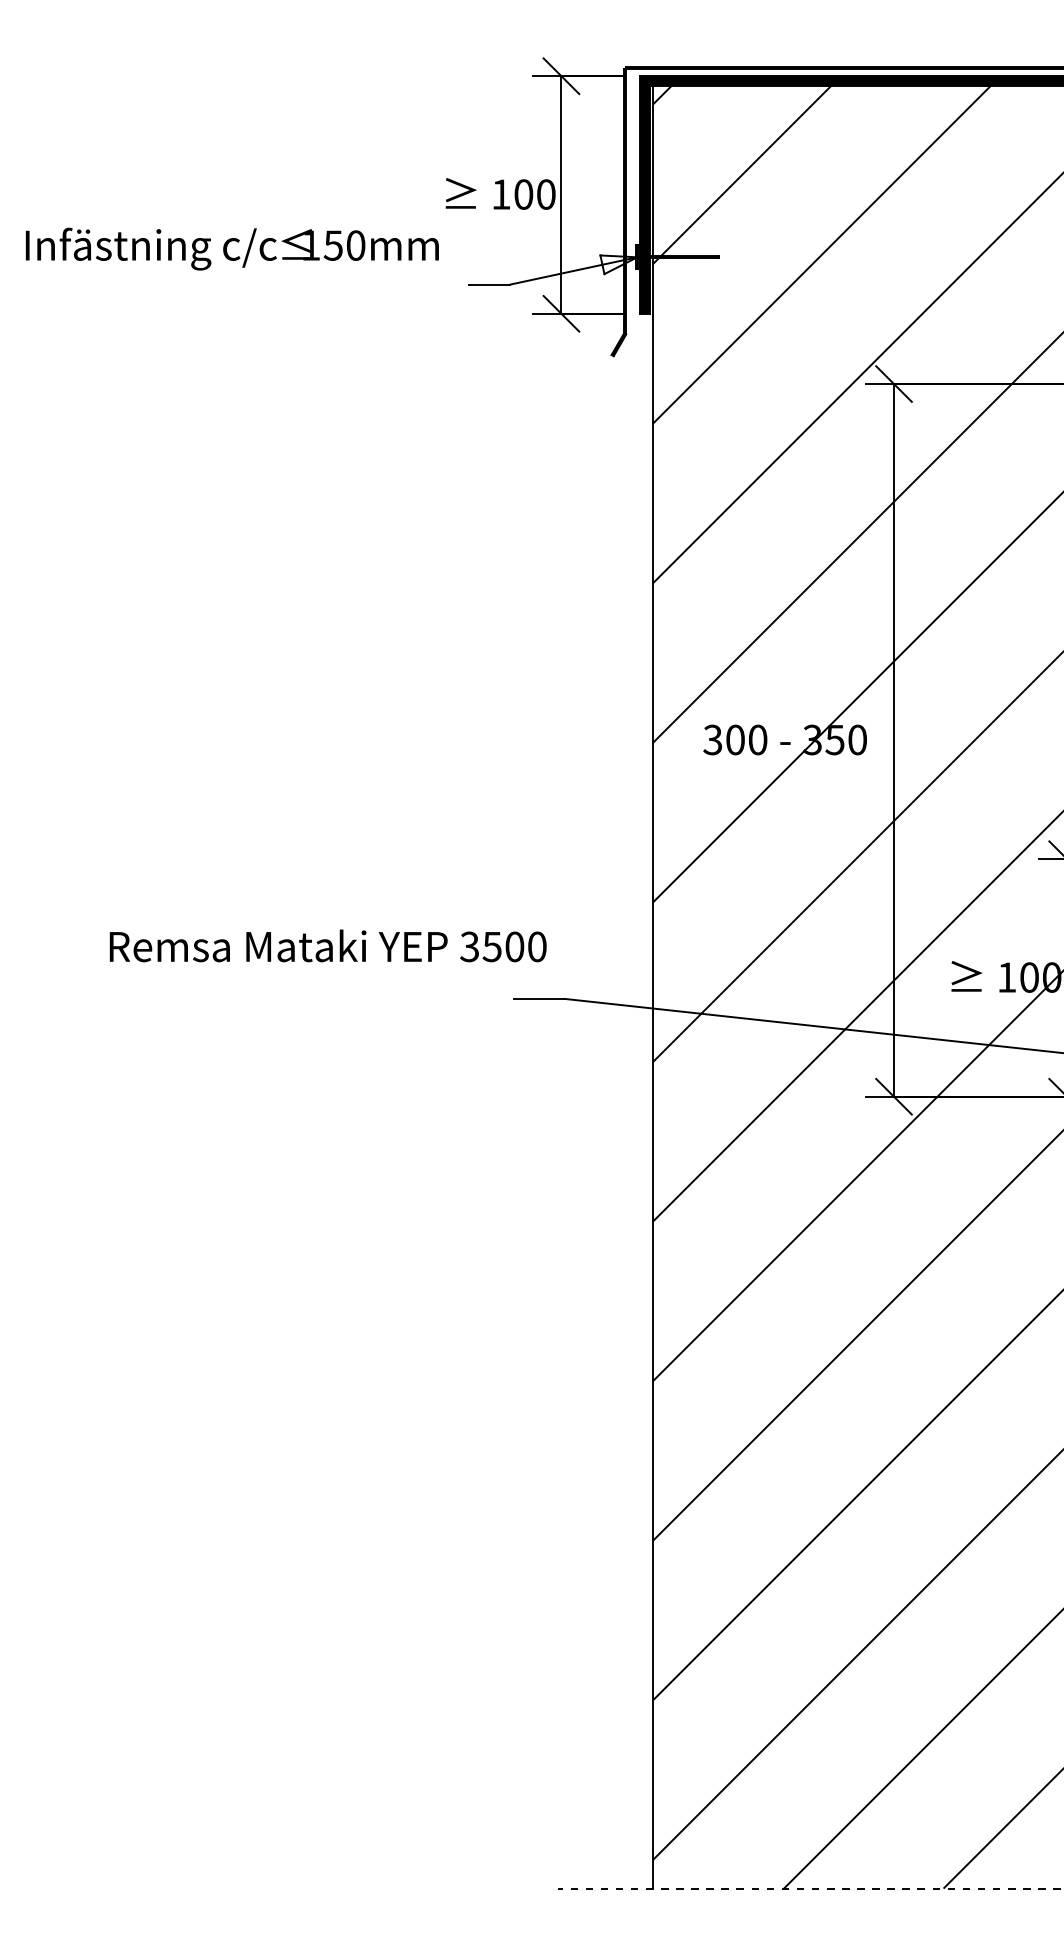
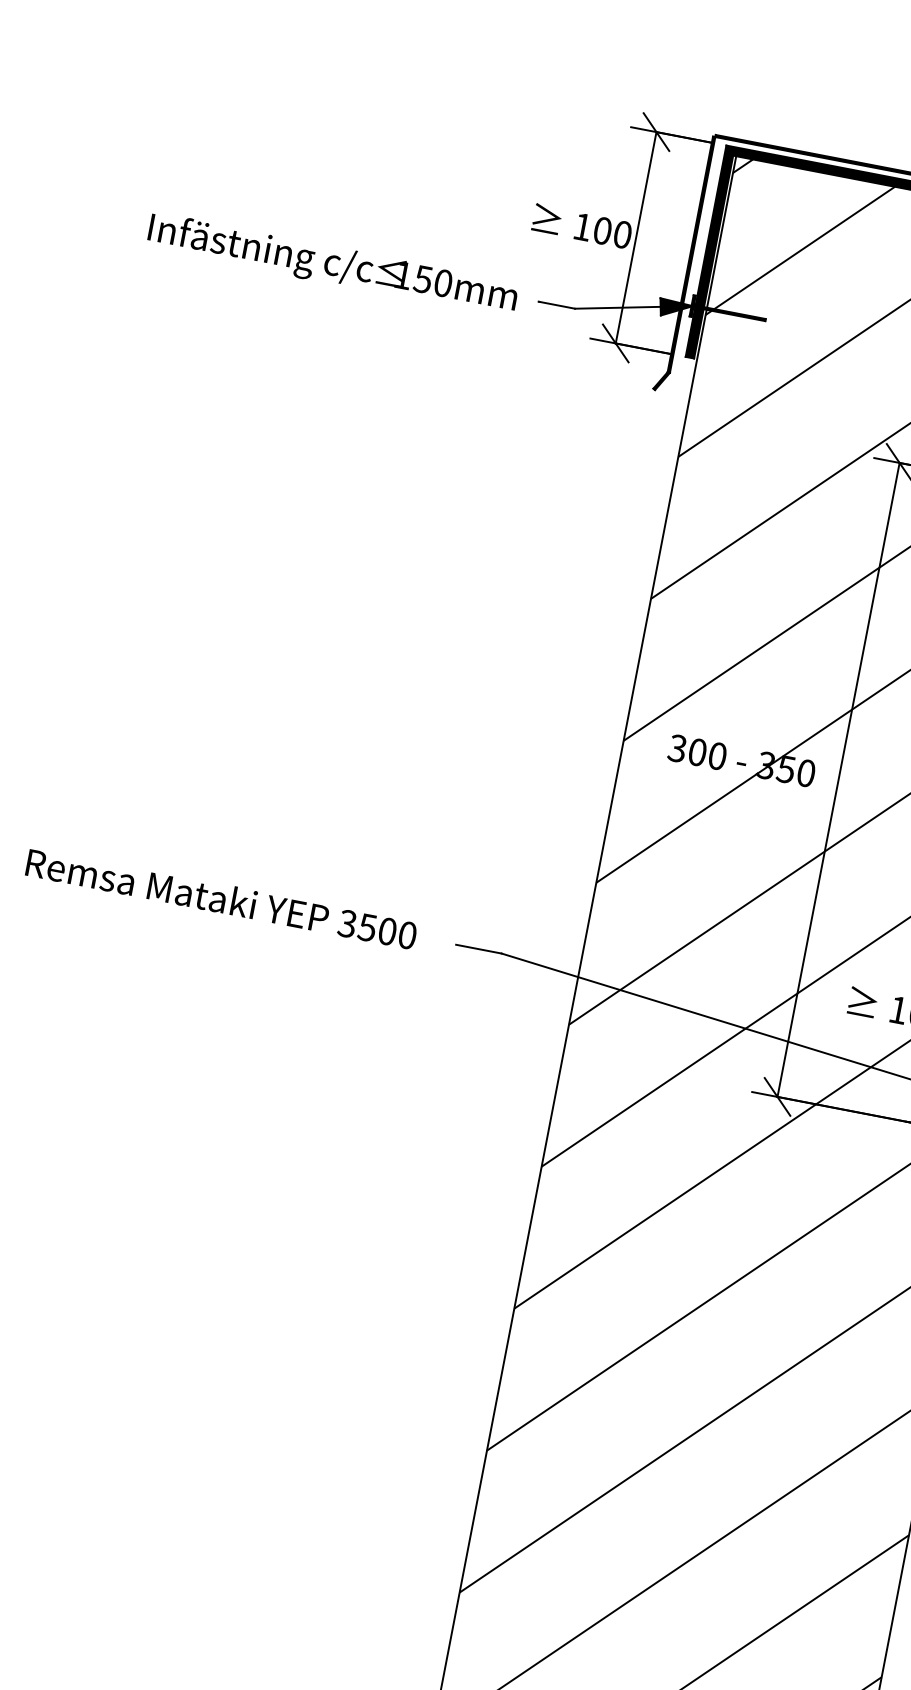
text: (231, 248) -> (332, 264), moved
fill: (618, 264) -> (674, 309), added
text: (327, 945) -> (221, 898), moved

